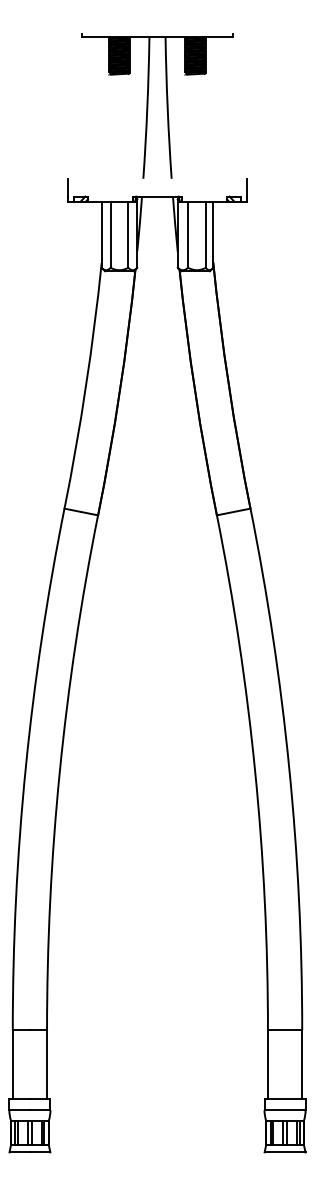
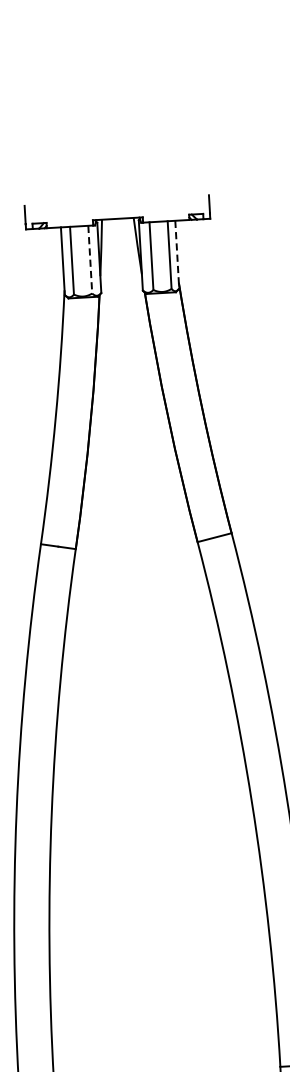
part: (148, 105) -> (103, 125), removed
line: (128, 235) -> (90, 260), solid -> dashed
line: (213, 235) -> (177, 255), solid -> dashed

